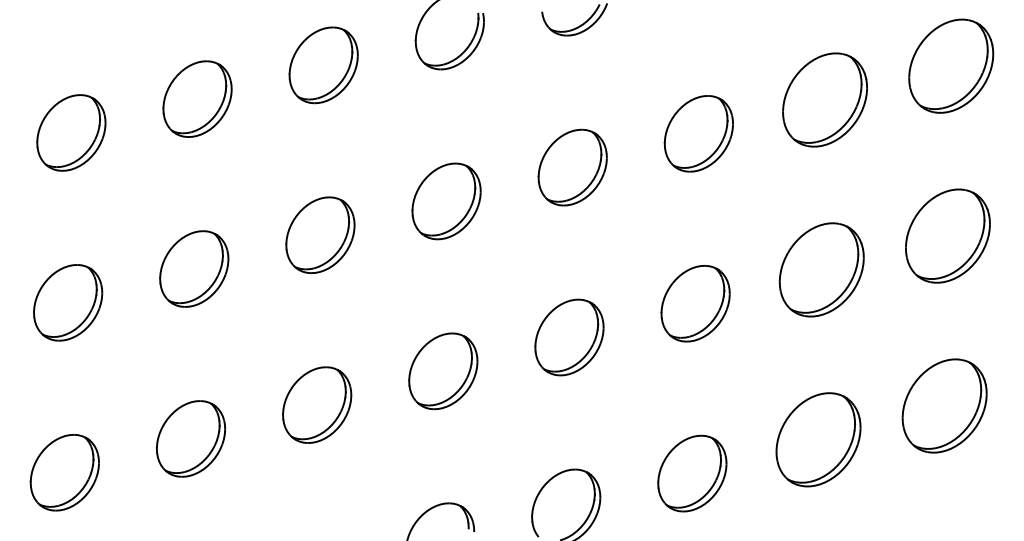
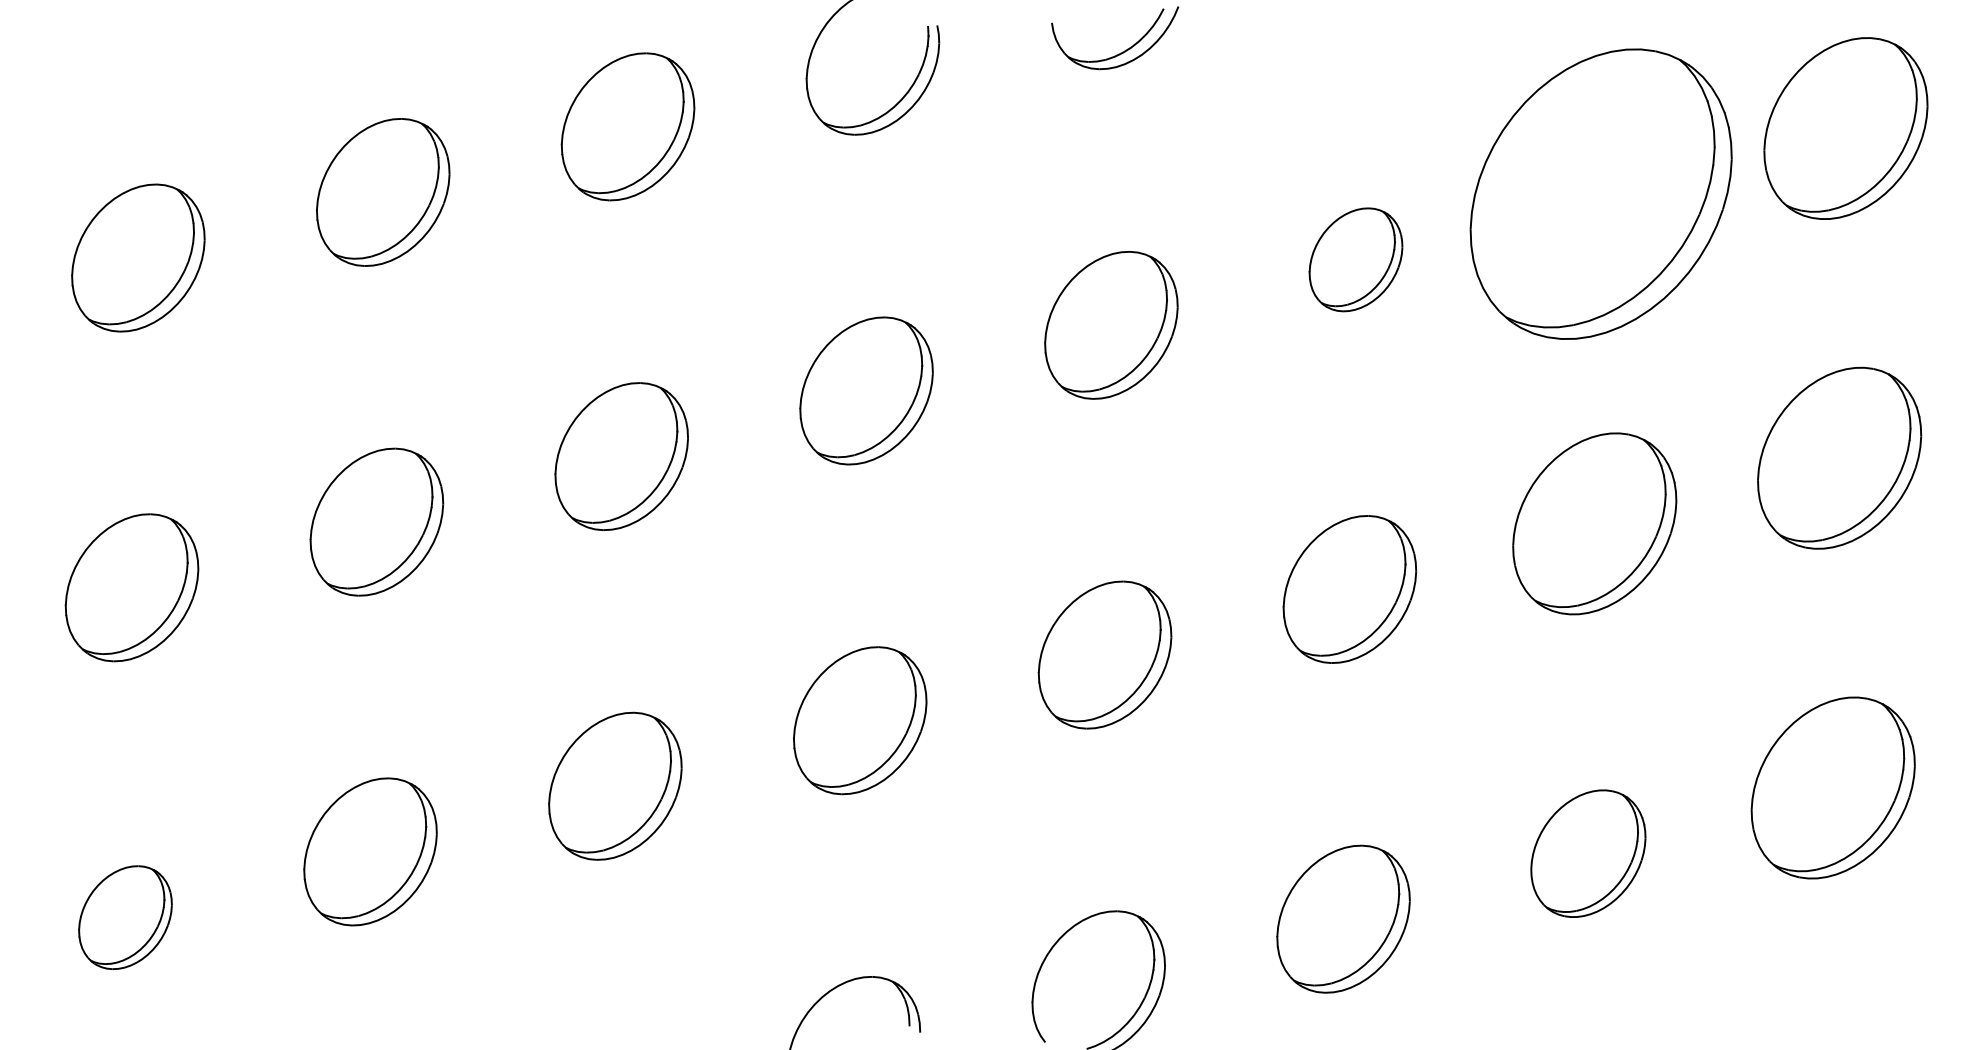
part: (824, 99) -> (1600, 193), size x1.6
part: (698, 133) -> (1355, 259), size x0.7
part: (818, 439) -> (1588, 852), size x0.7
part: (64, 472) -> (124, 917), size x0.7

